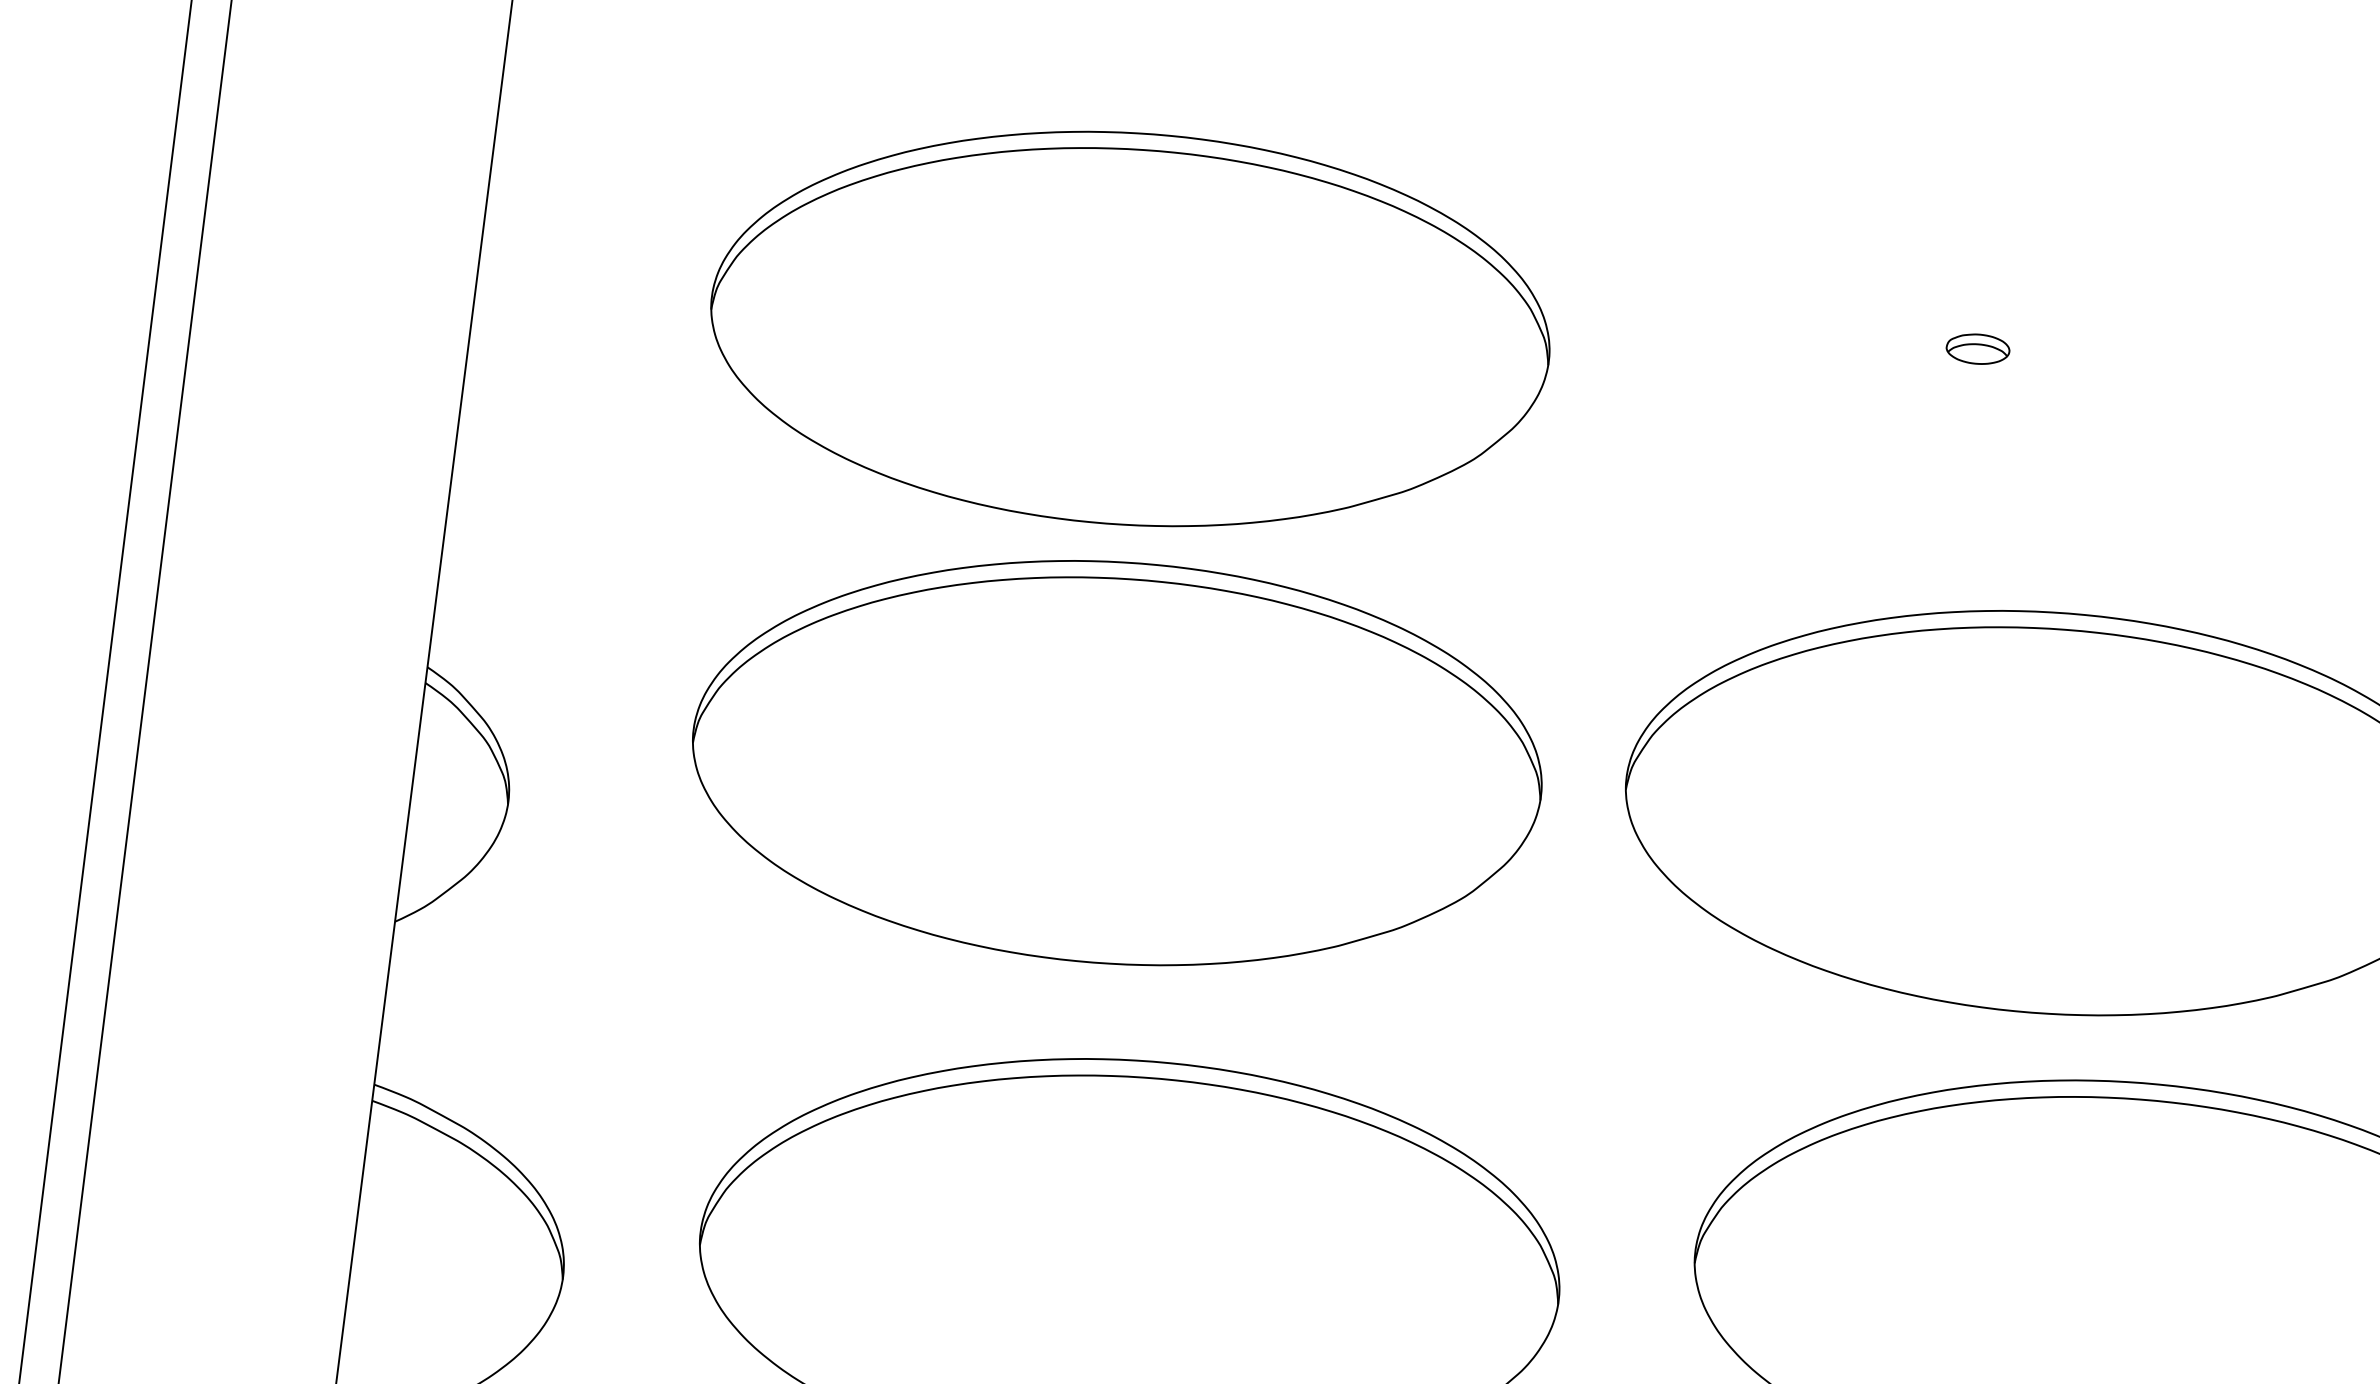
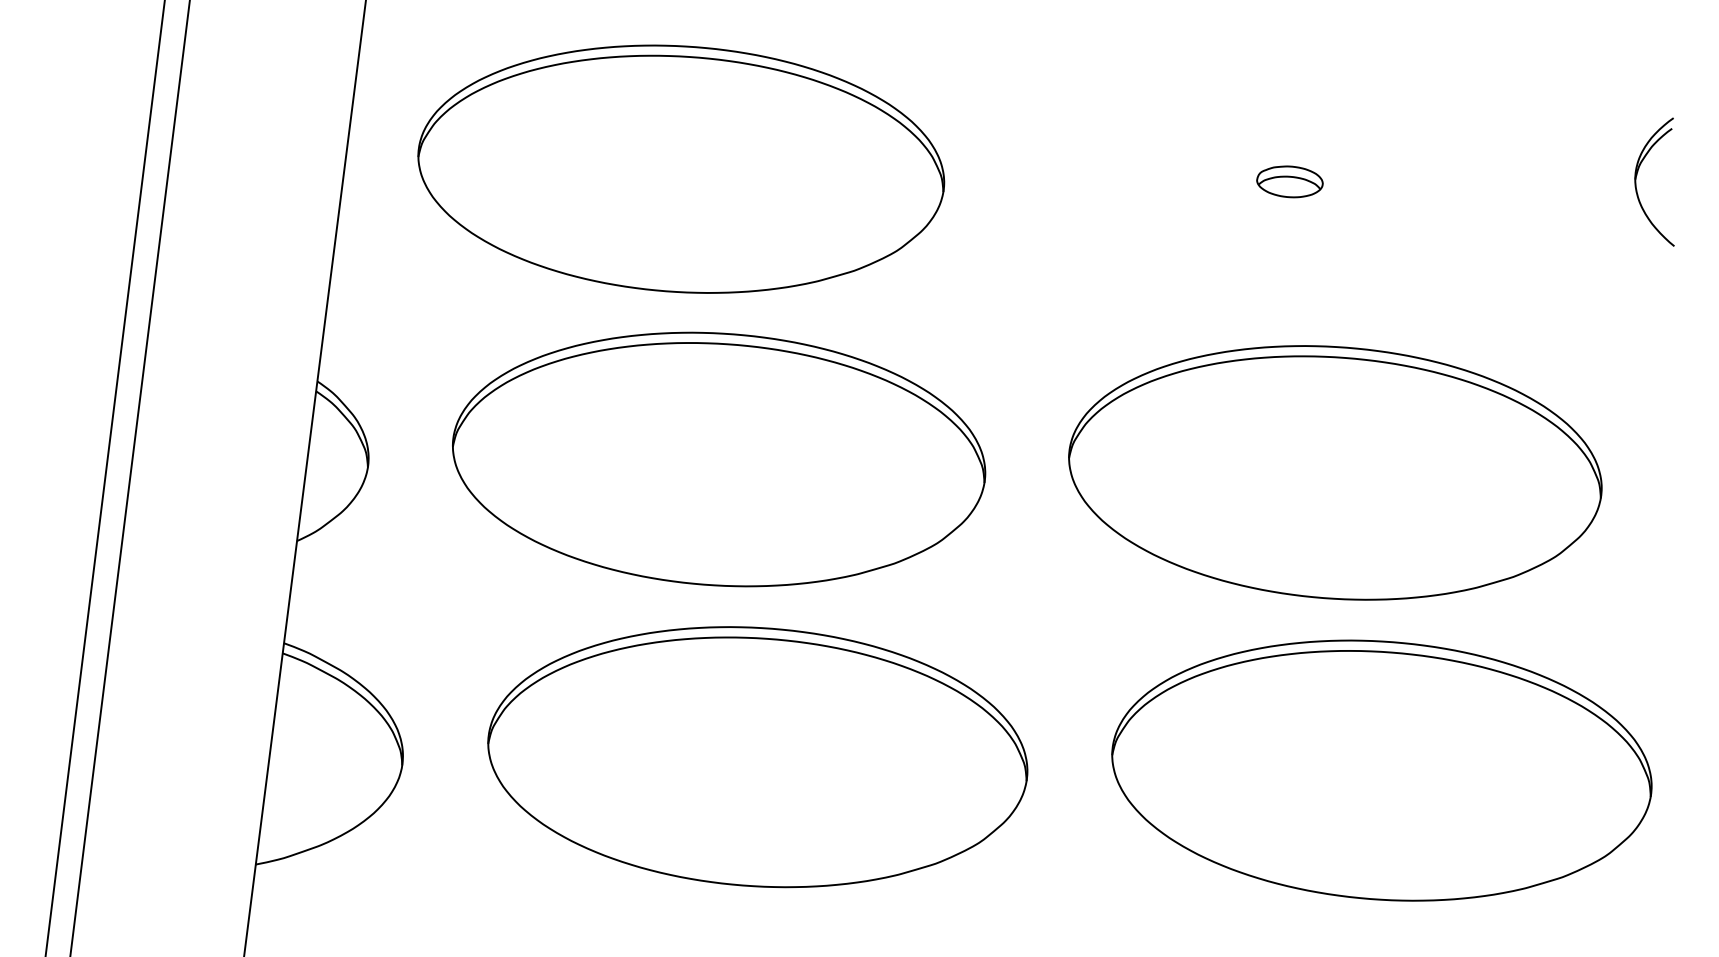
part: (1130, 327) -> (681, 168), moved
part: (1977, 348) -> (1289, 181), size x1.67
part: (1117, 763) -> (719, 459), moved

